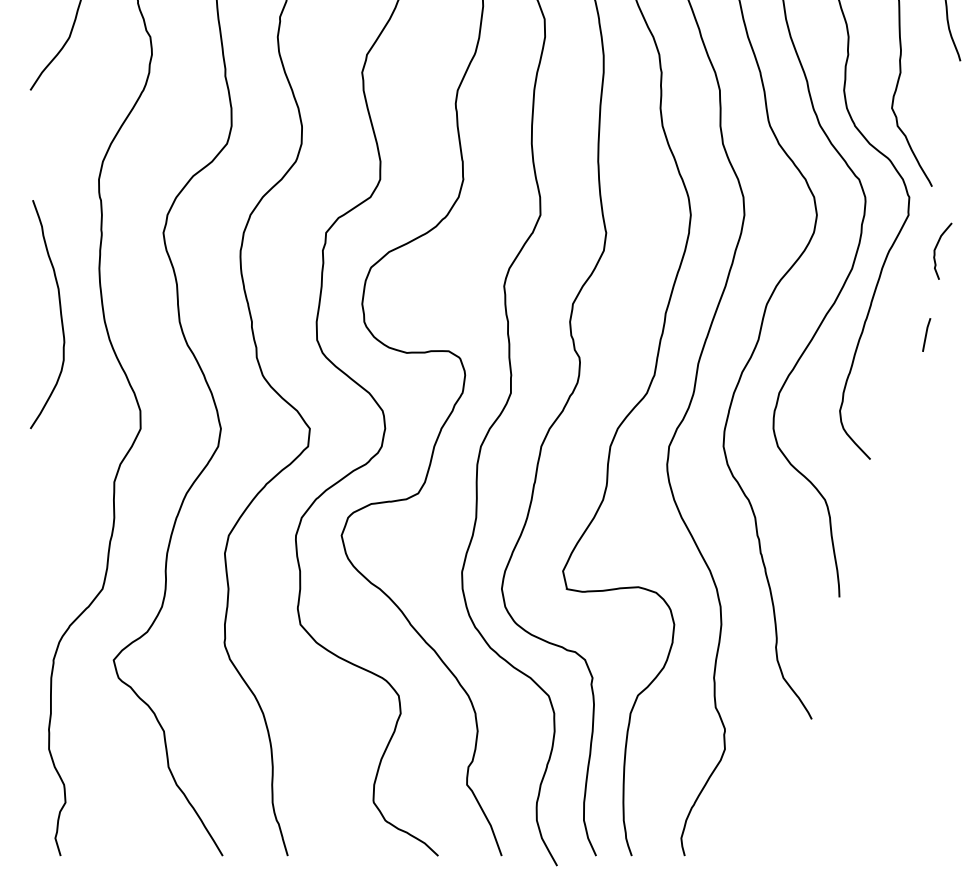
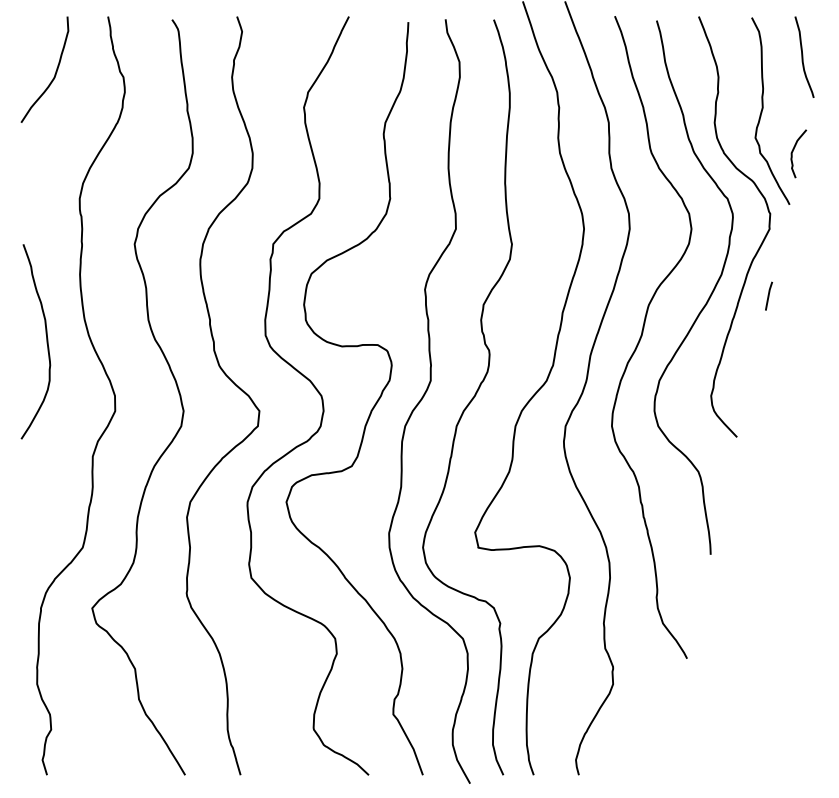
curve: (936, 248) -> (793, 151), moved
curve: (60, 314) -> (46, 341), moved
line: (926, 334) -> (768, 295), moved

